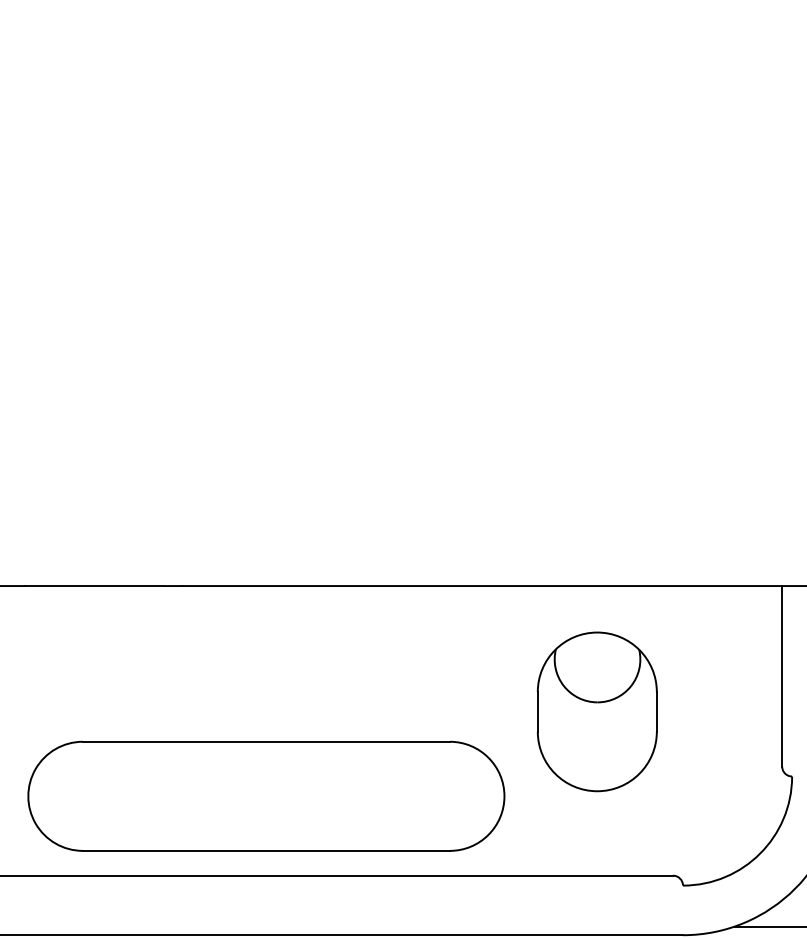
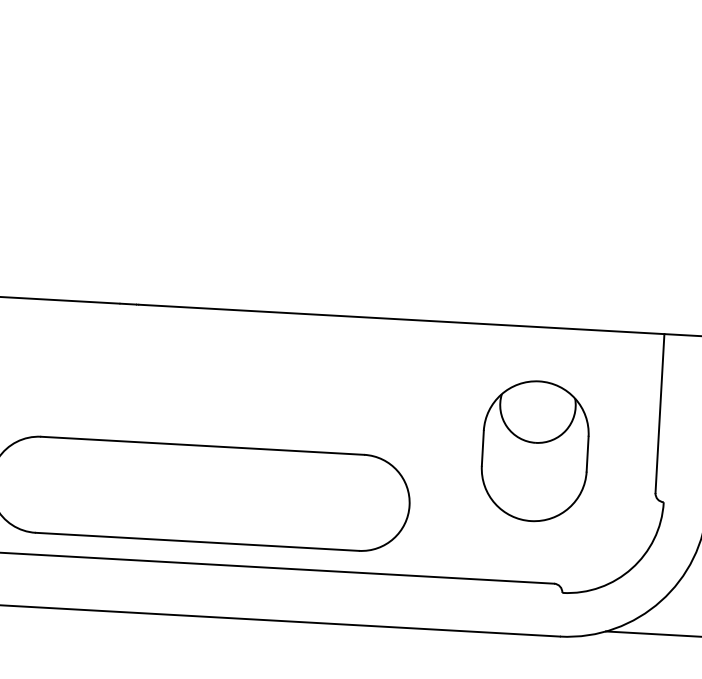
part: (596, 711) -> (534, 450), moved

